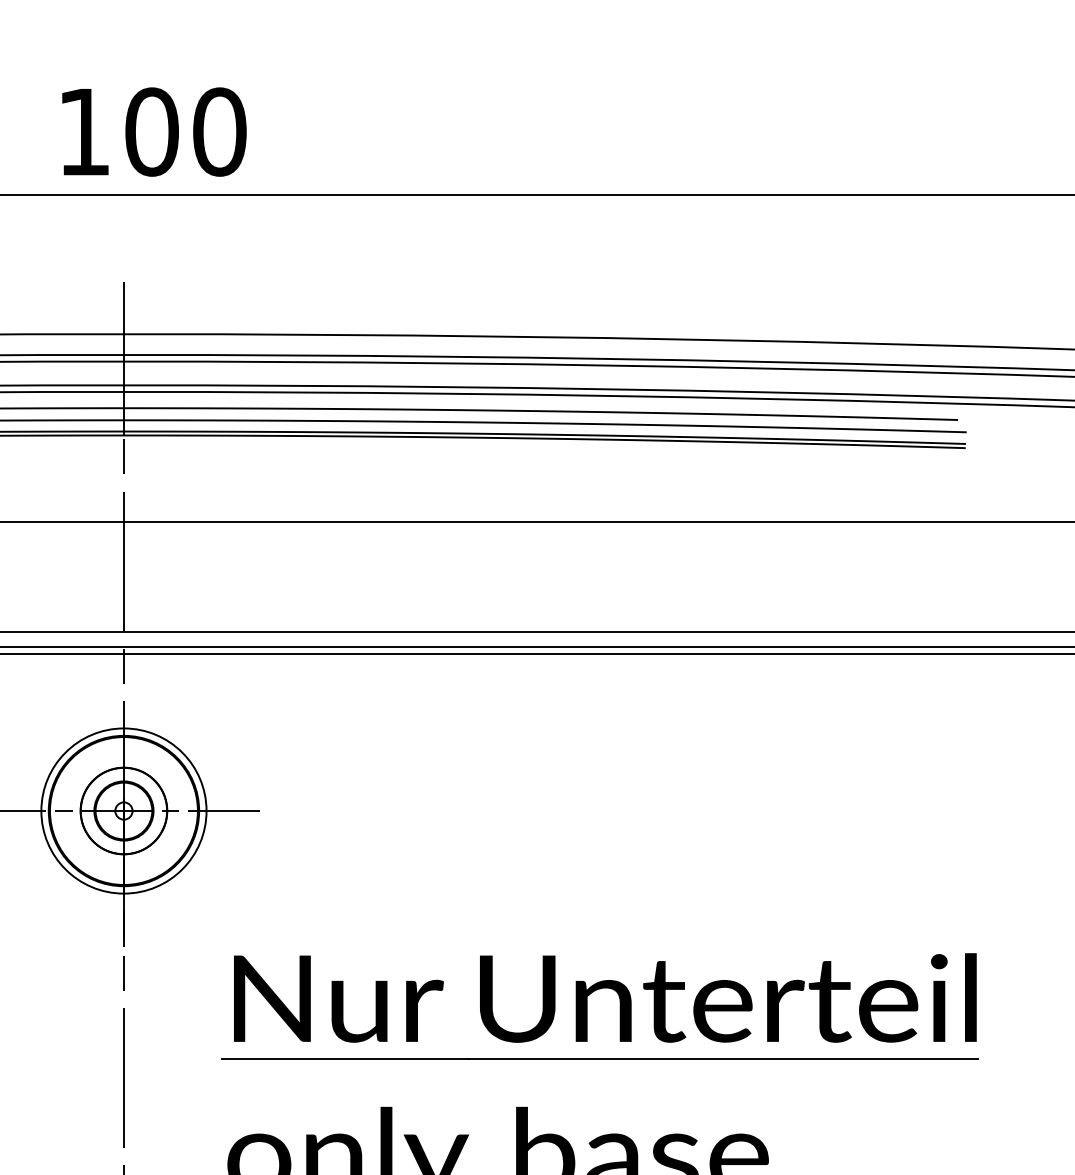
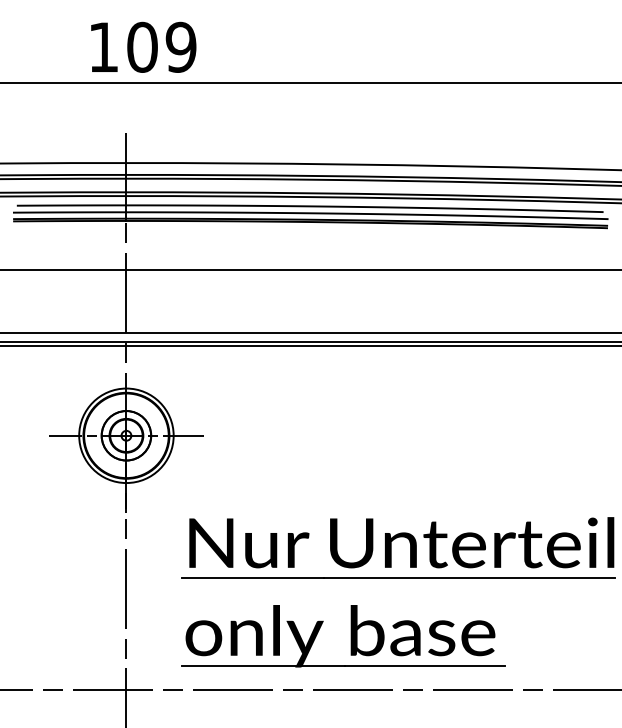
text: (218, 132) -> (180, 47), 100 -> 109

